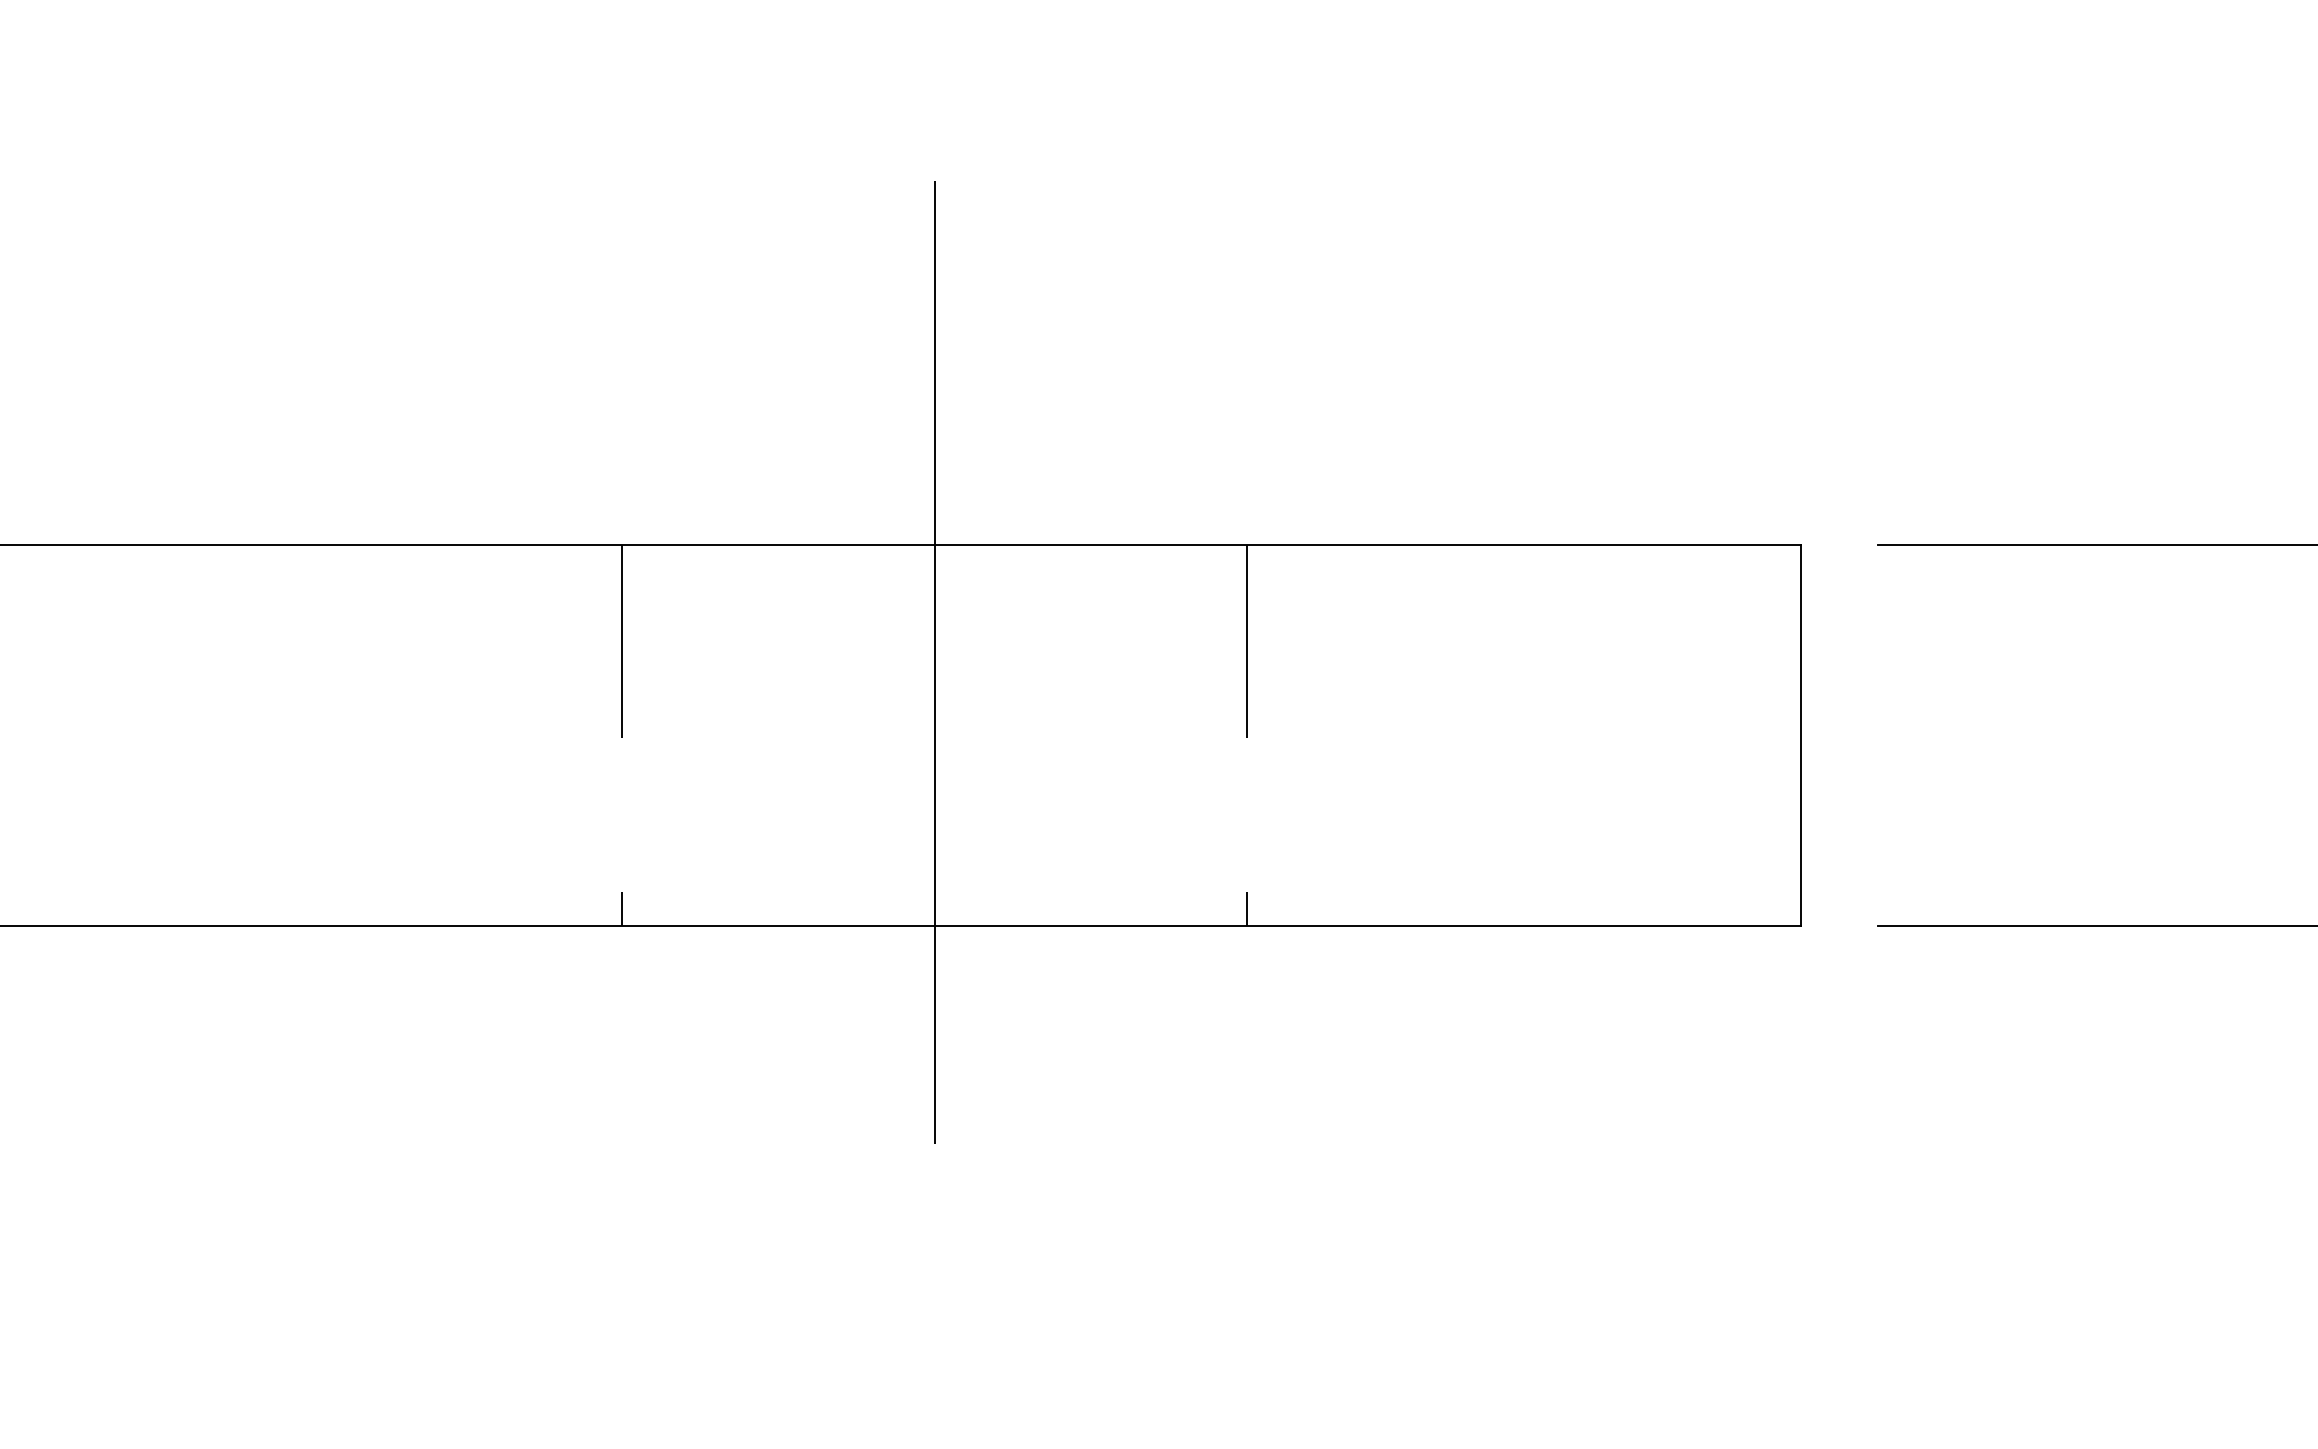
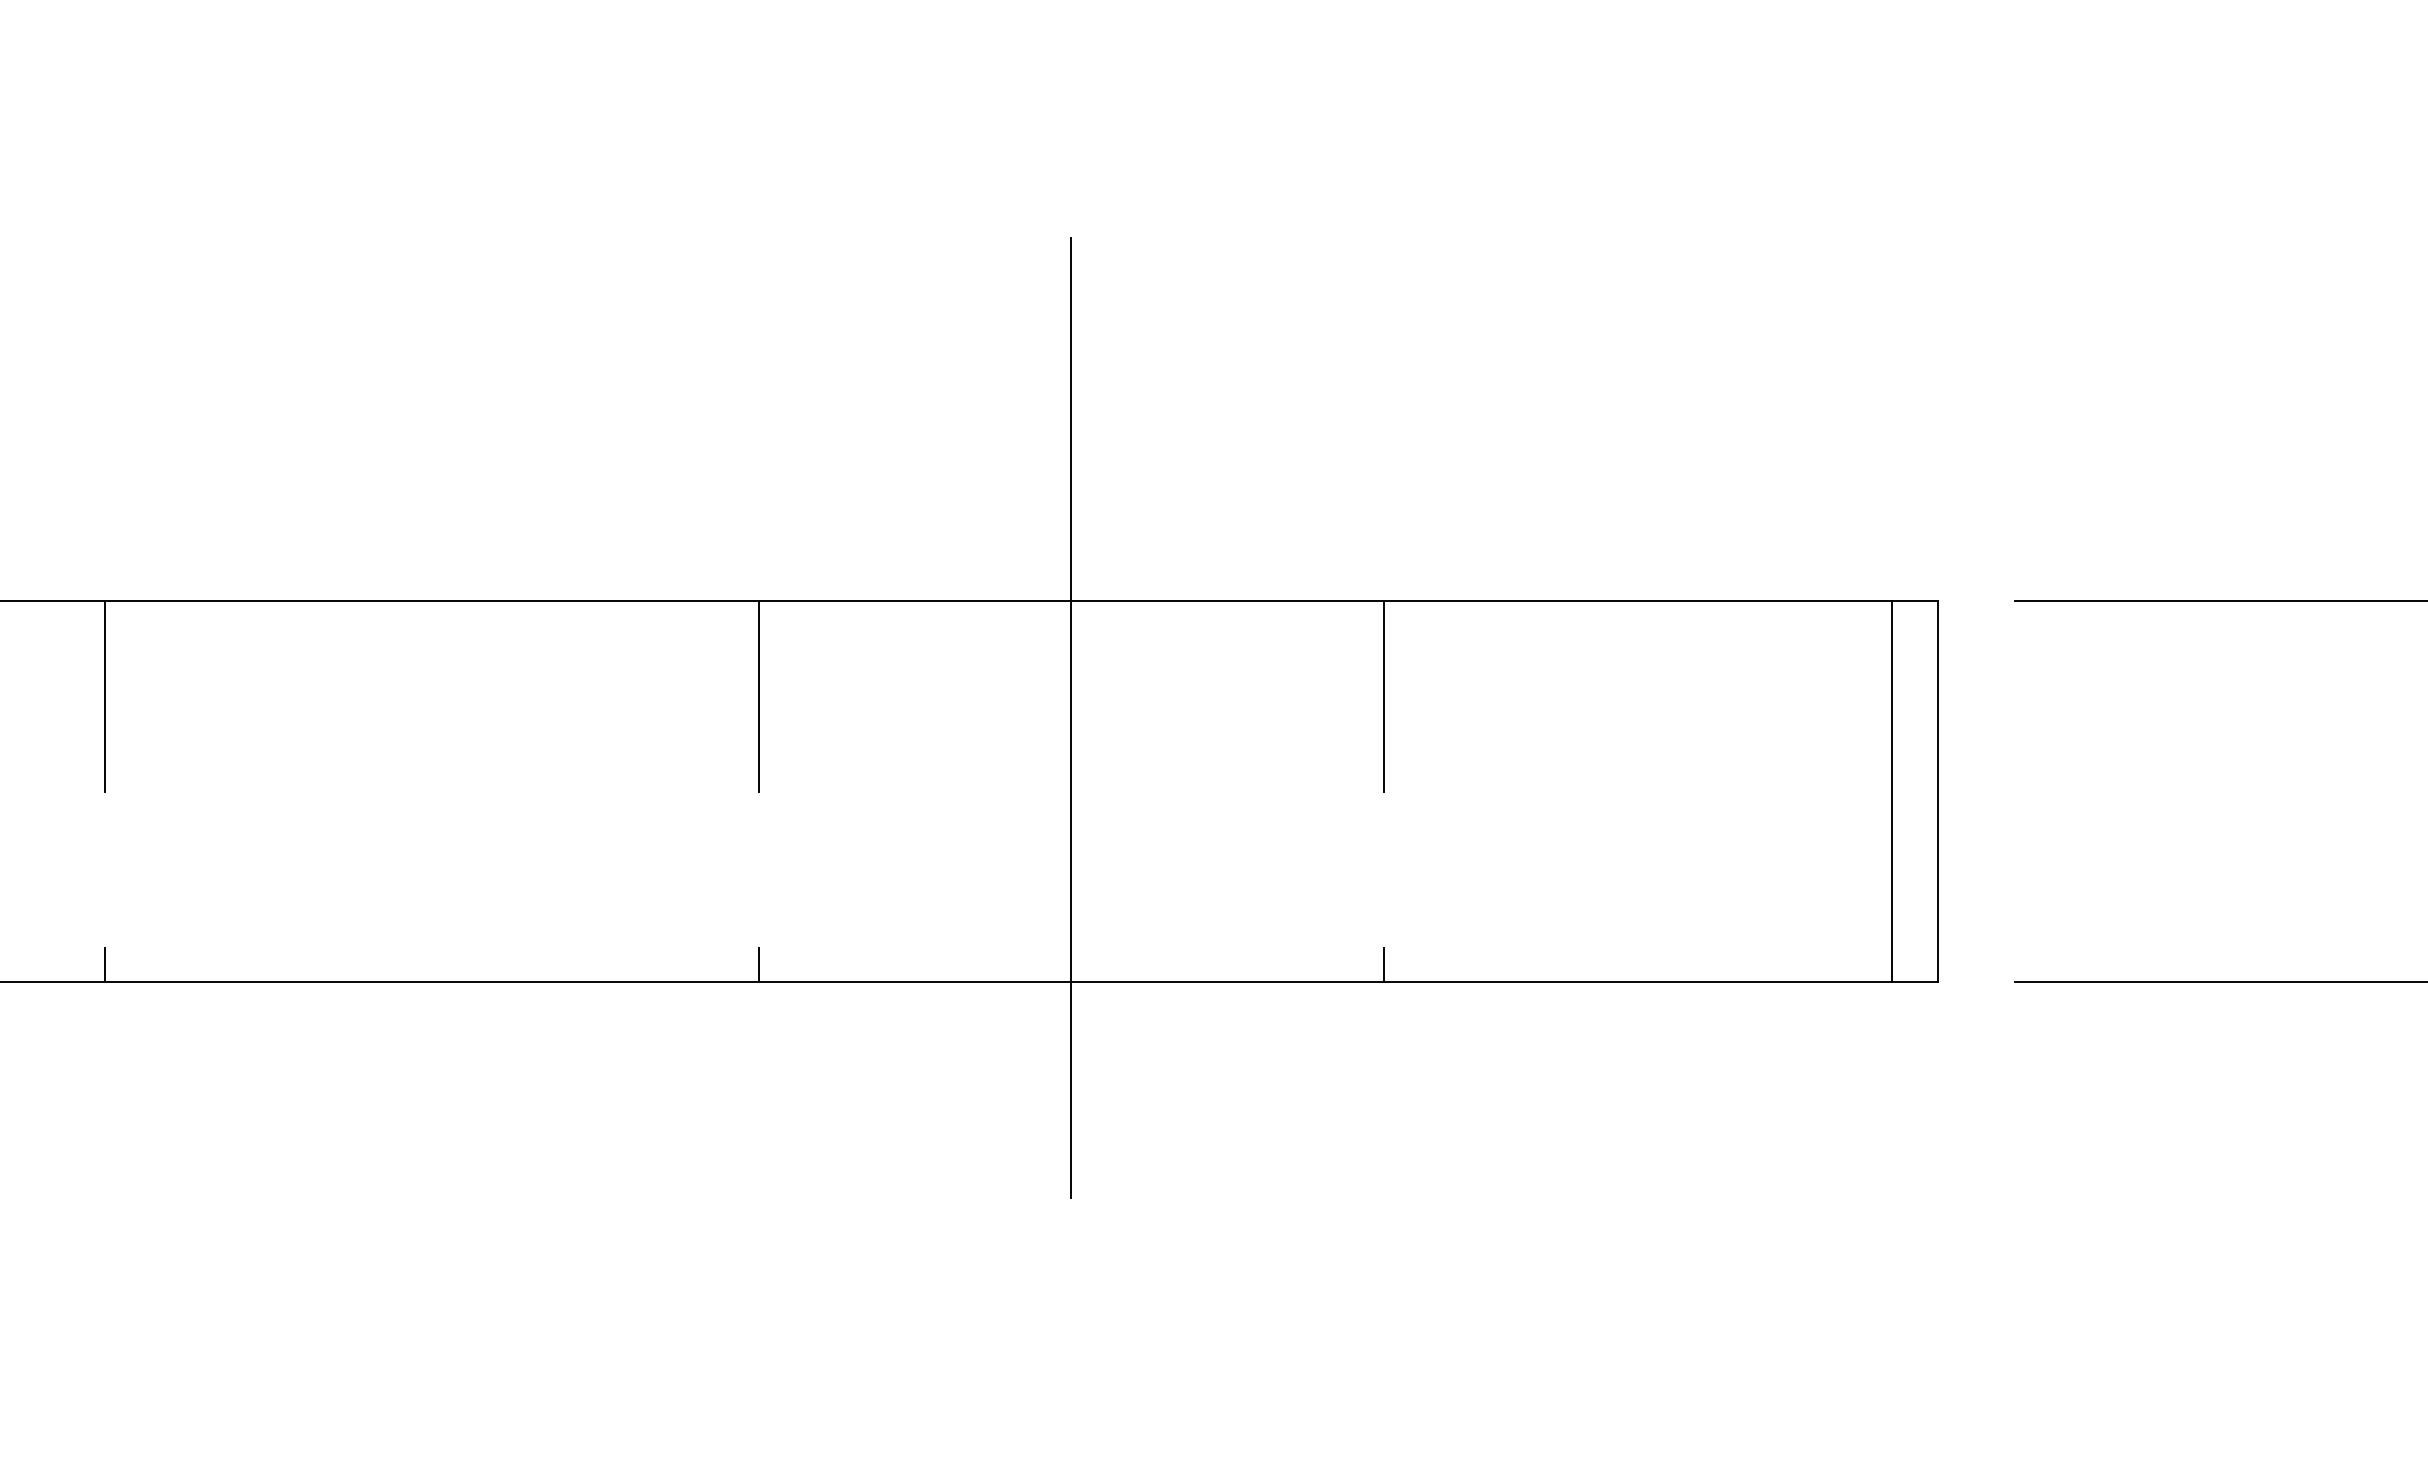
line: (1755, 734) -> (1892, 790), added

